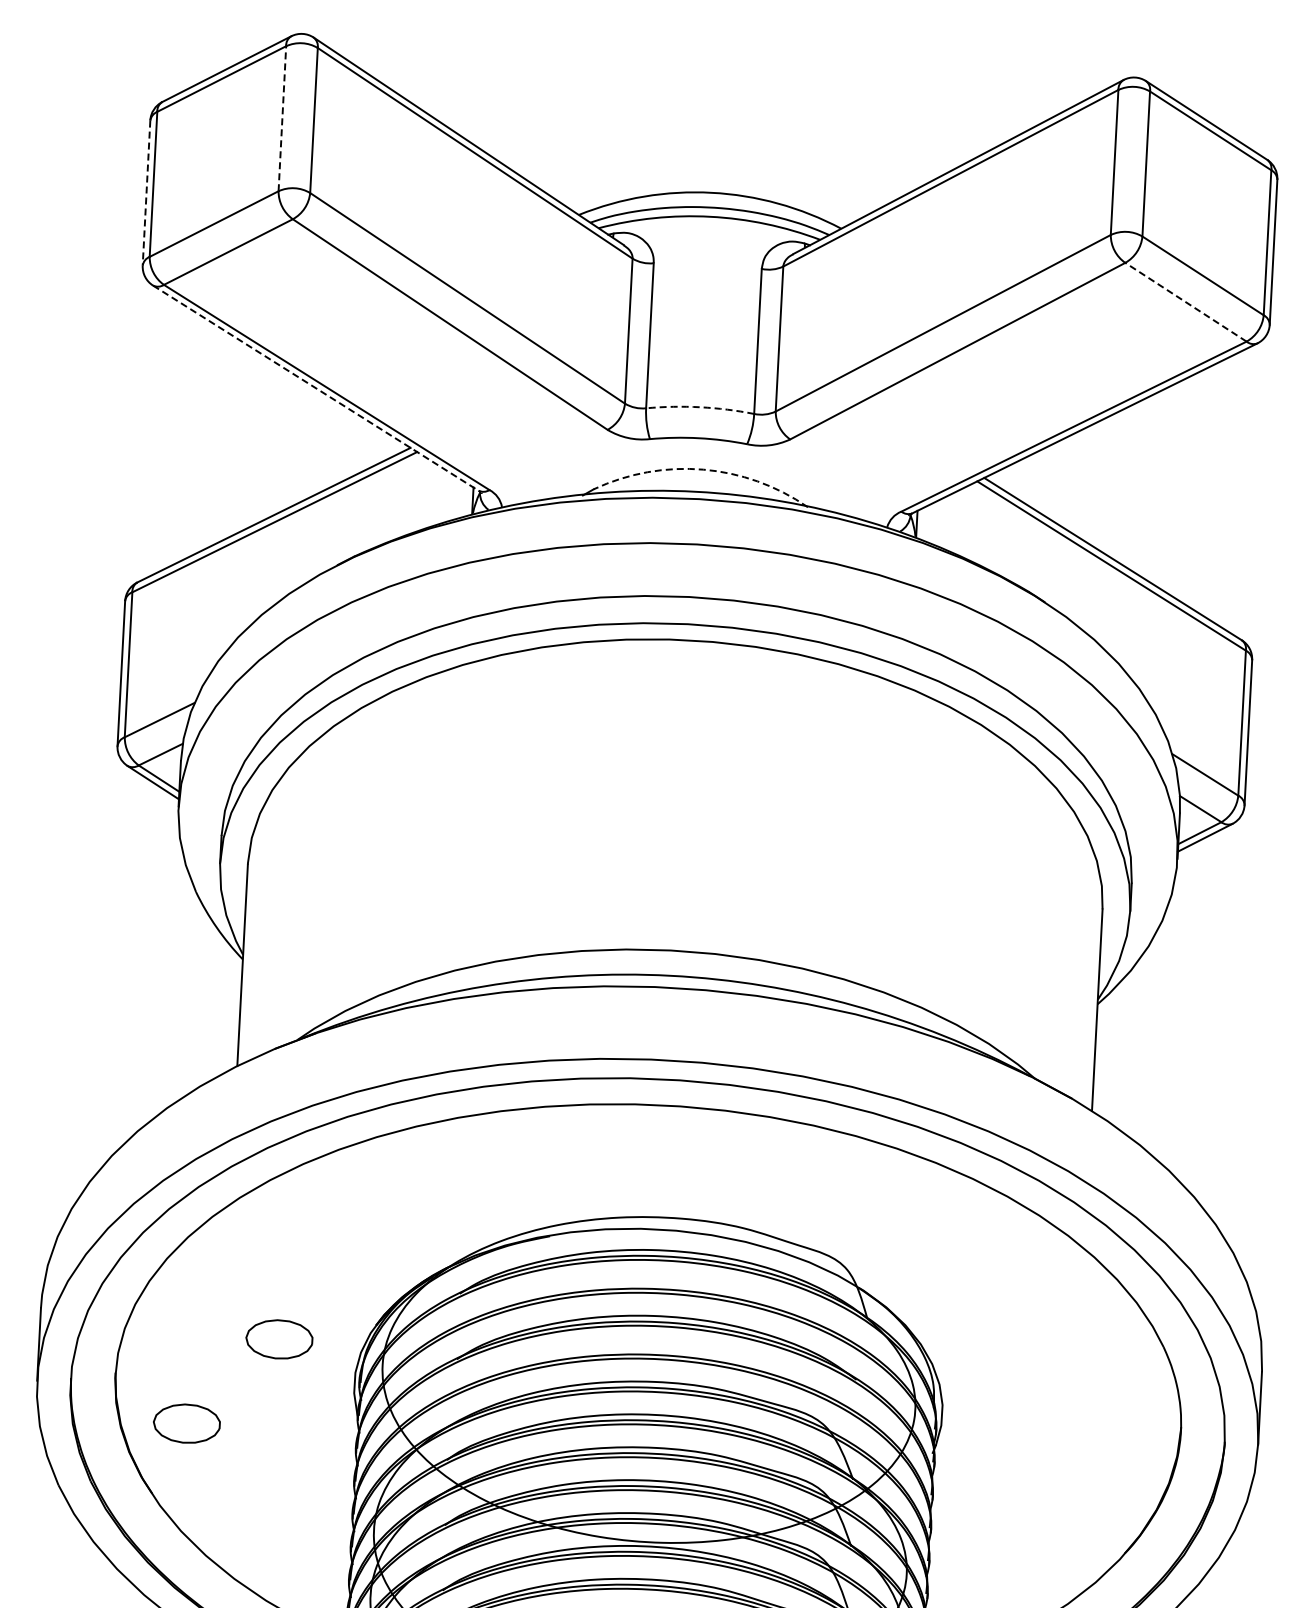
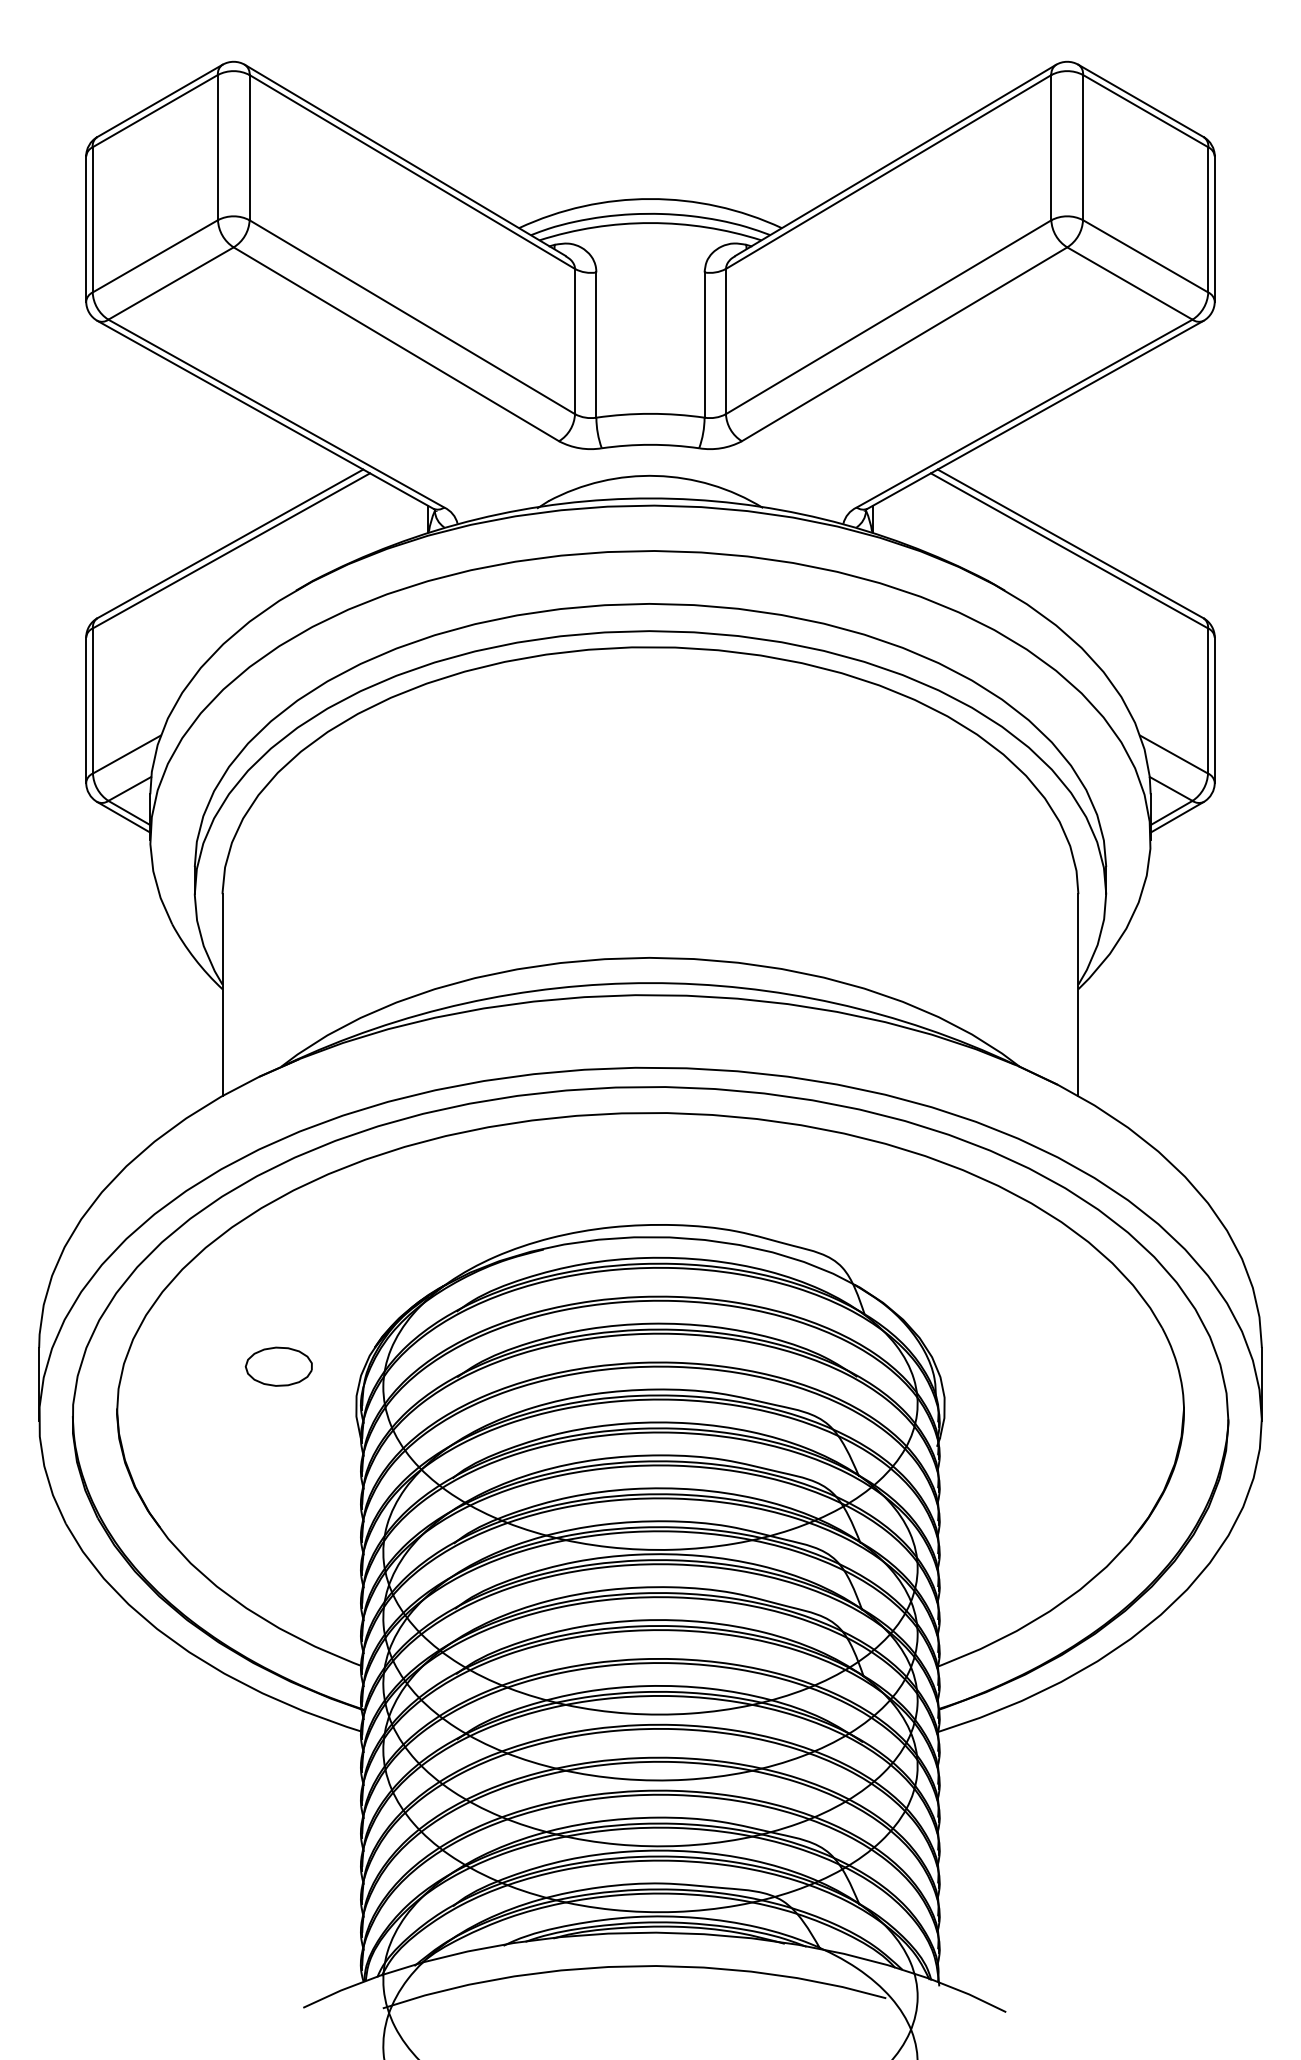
line: (281, 118) -> (217, 147), dashed -> solid
line: (146, 192) -> (86, 228), dashed -> solid
line: (1185, 302) -> (1129, 283), dashed -> solid
line: (315, 388) -> (265, 415), dashed -> solid
arc: (700, 406) -> (650, 413), dashed -> solid
arc: (703, 469) -> (656, 475), dashed -> solid
part: (186, 1423) -> (190, 1455), removed

